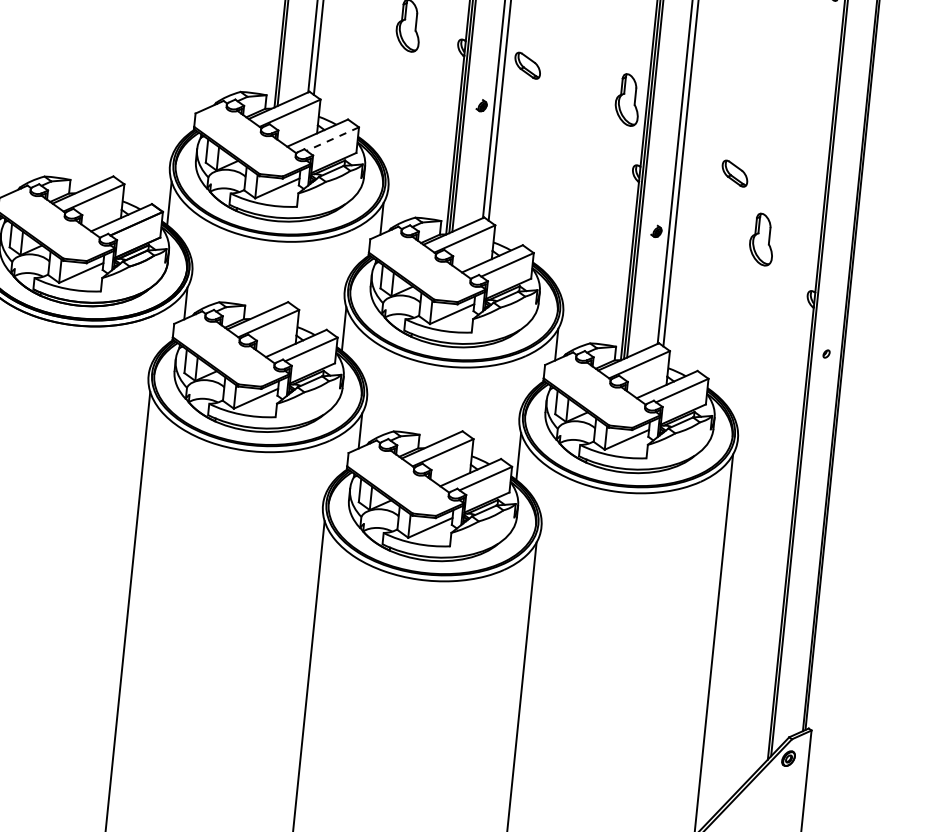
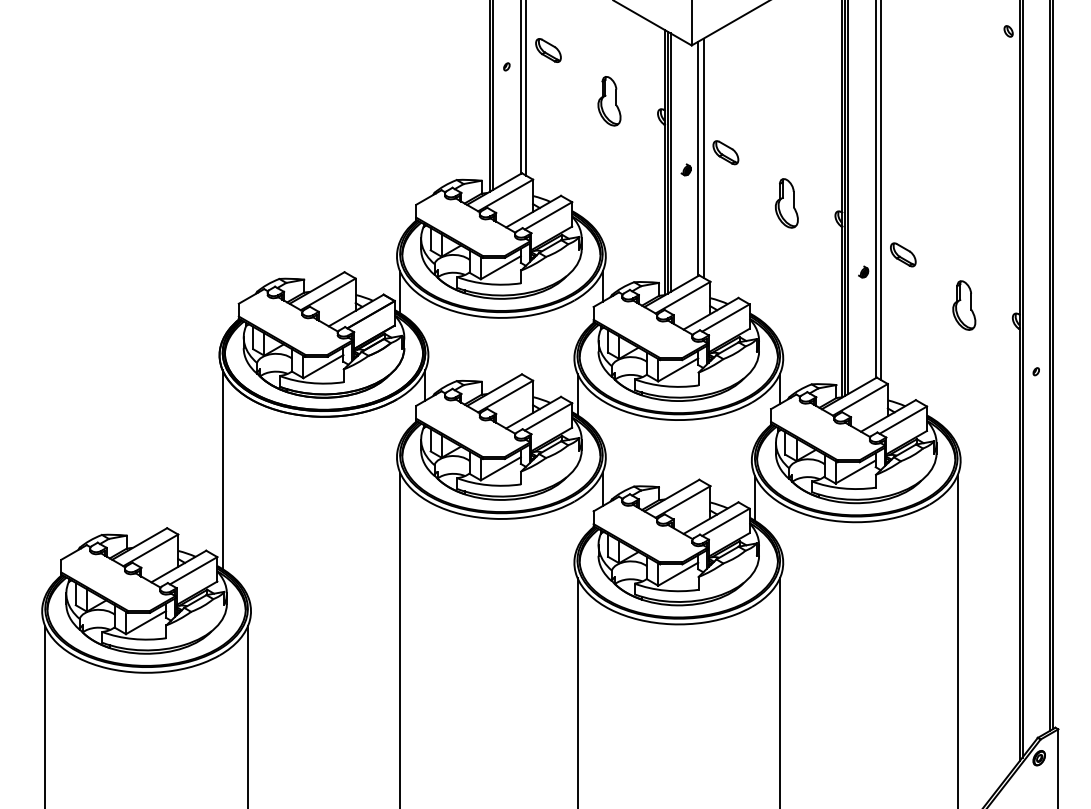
part: (527, 65) -> (725, 152), moved
part: (627, 99) -> (786, 203), moved
line: (332, 139) -> (548, 216), dashed -> solid
part: (735, 173) -> (903, 254), moved
part: (762, 239) -> (964, 305), moved

